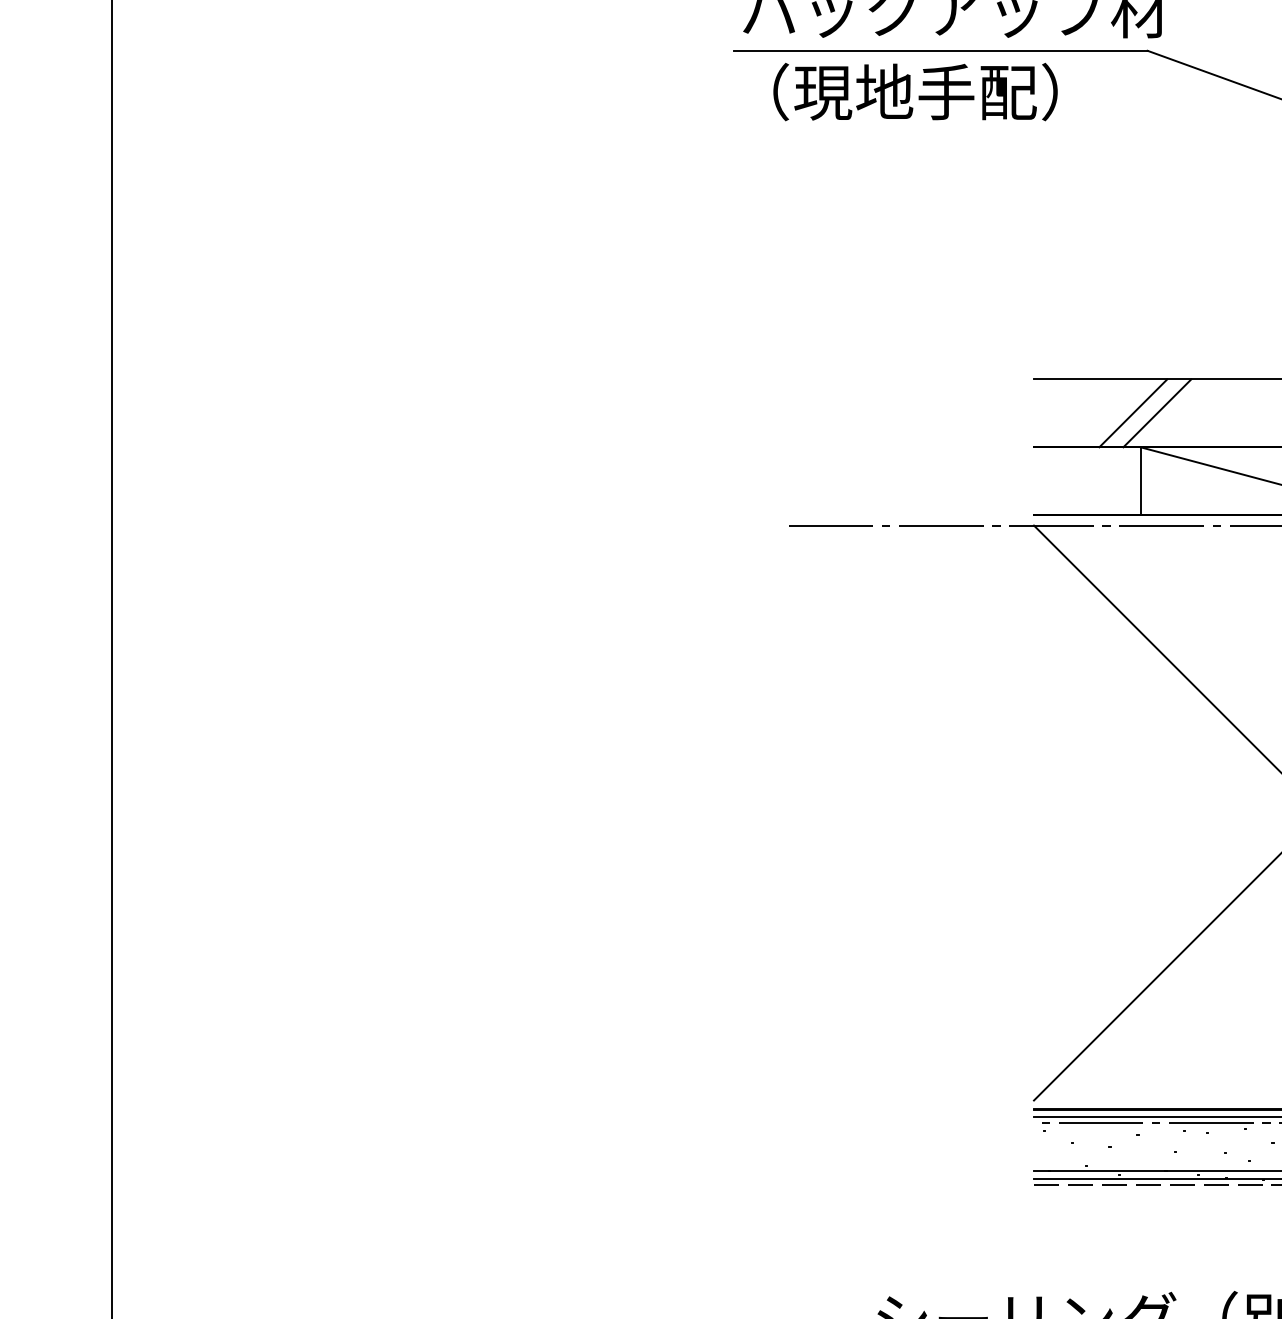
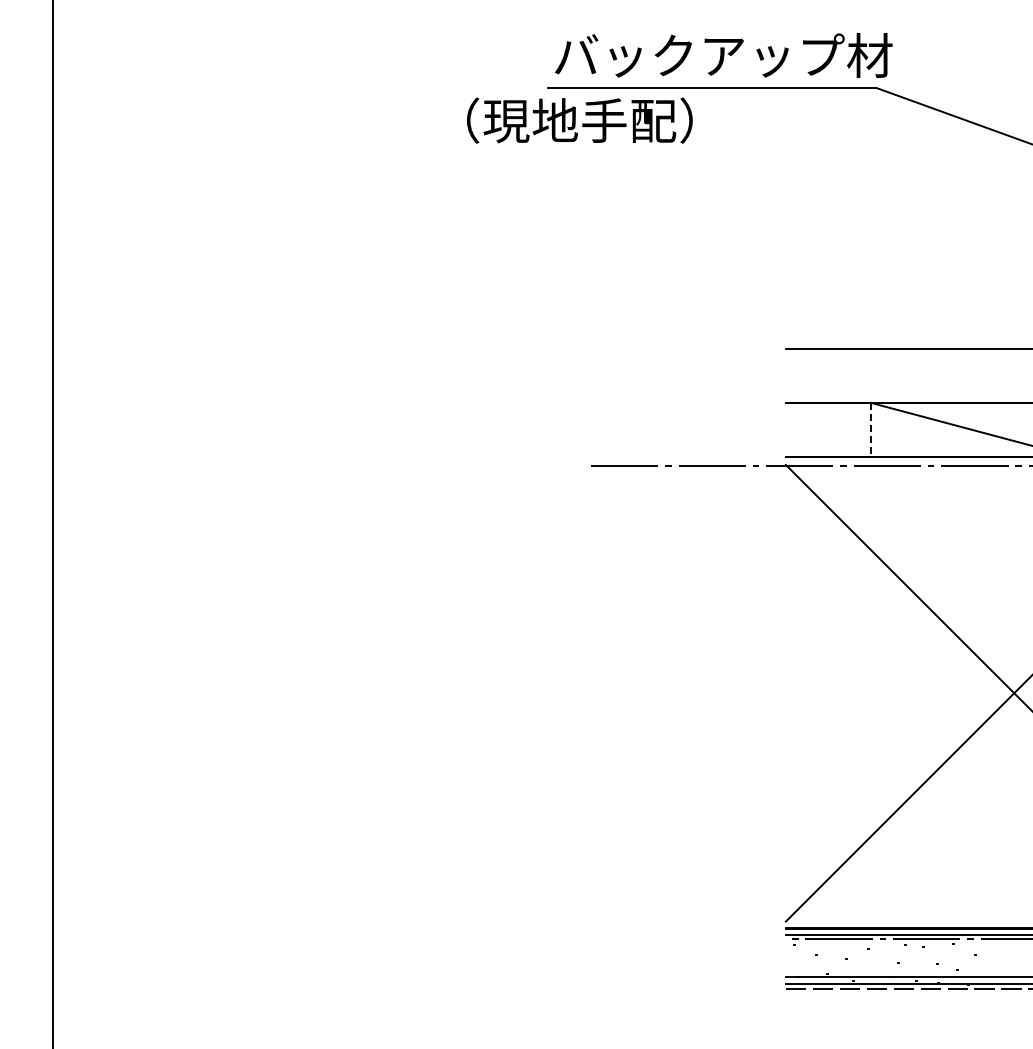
text: (915, 91) -> (579, 120), moved
line: (1132, 412) -> (864, 375), removed
line: (1156, 412) -> (883, 375), removed
line: (1140, 480) -> (870, 429), solid -> dashed

